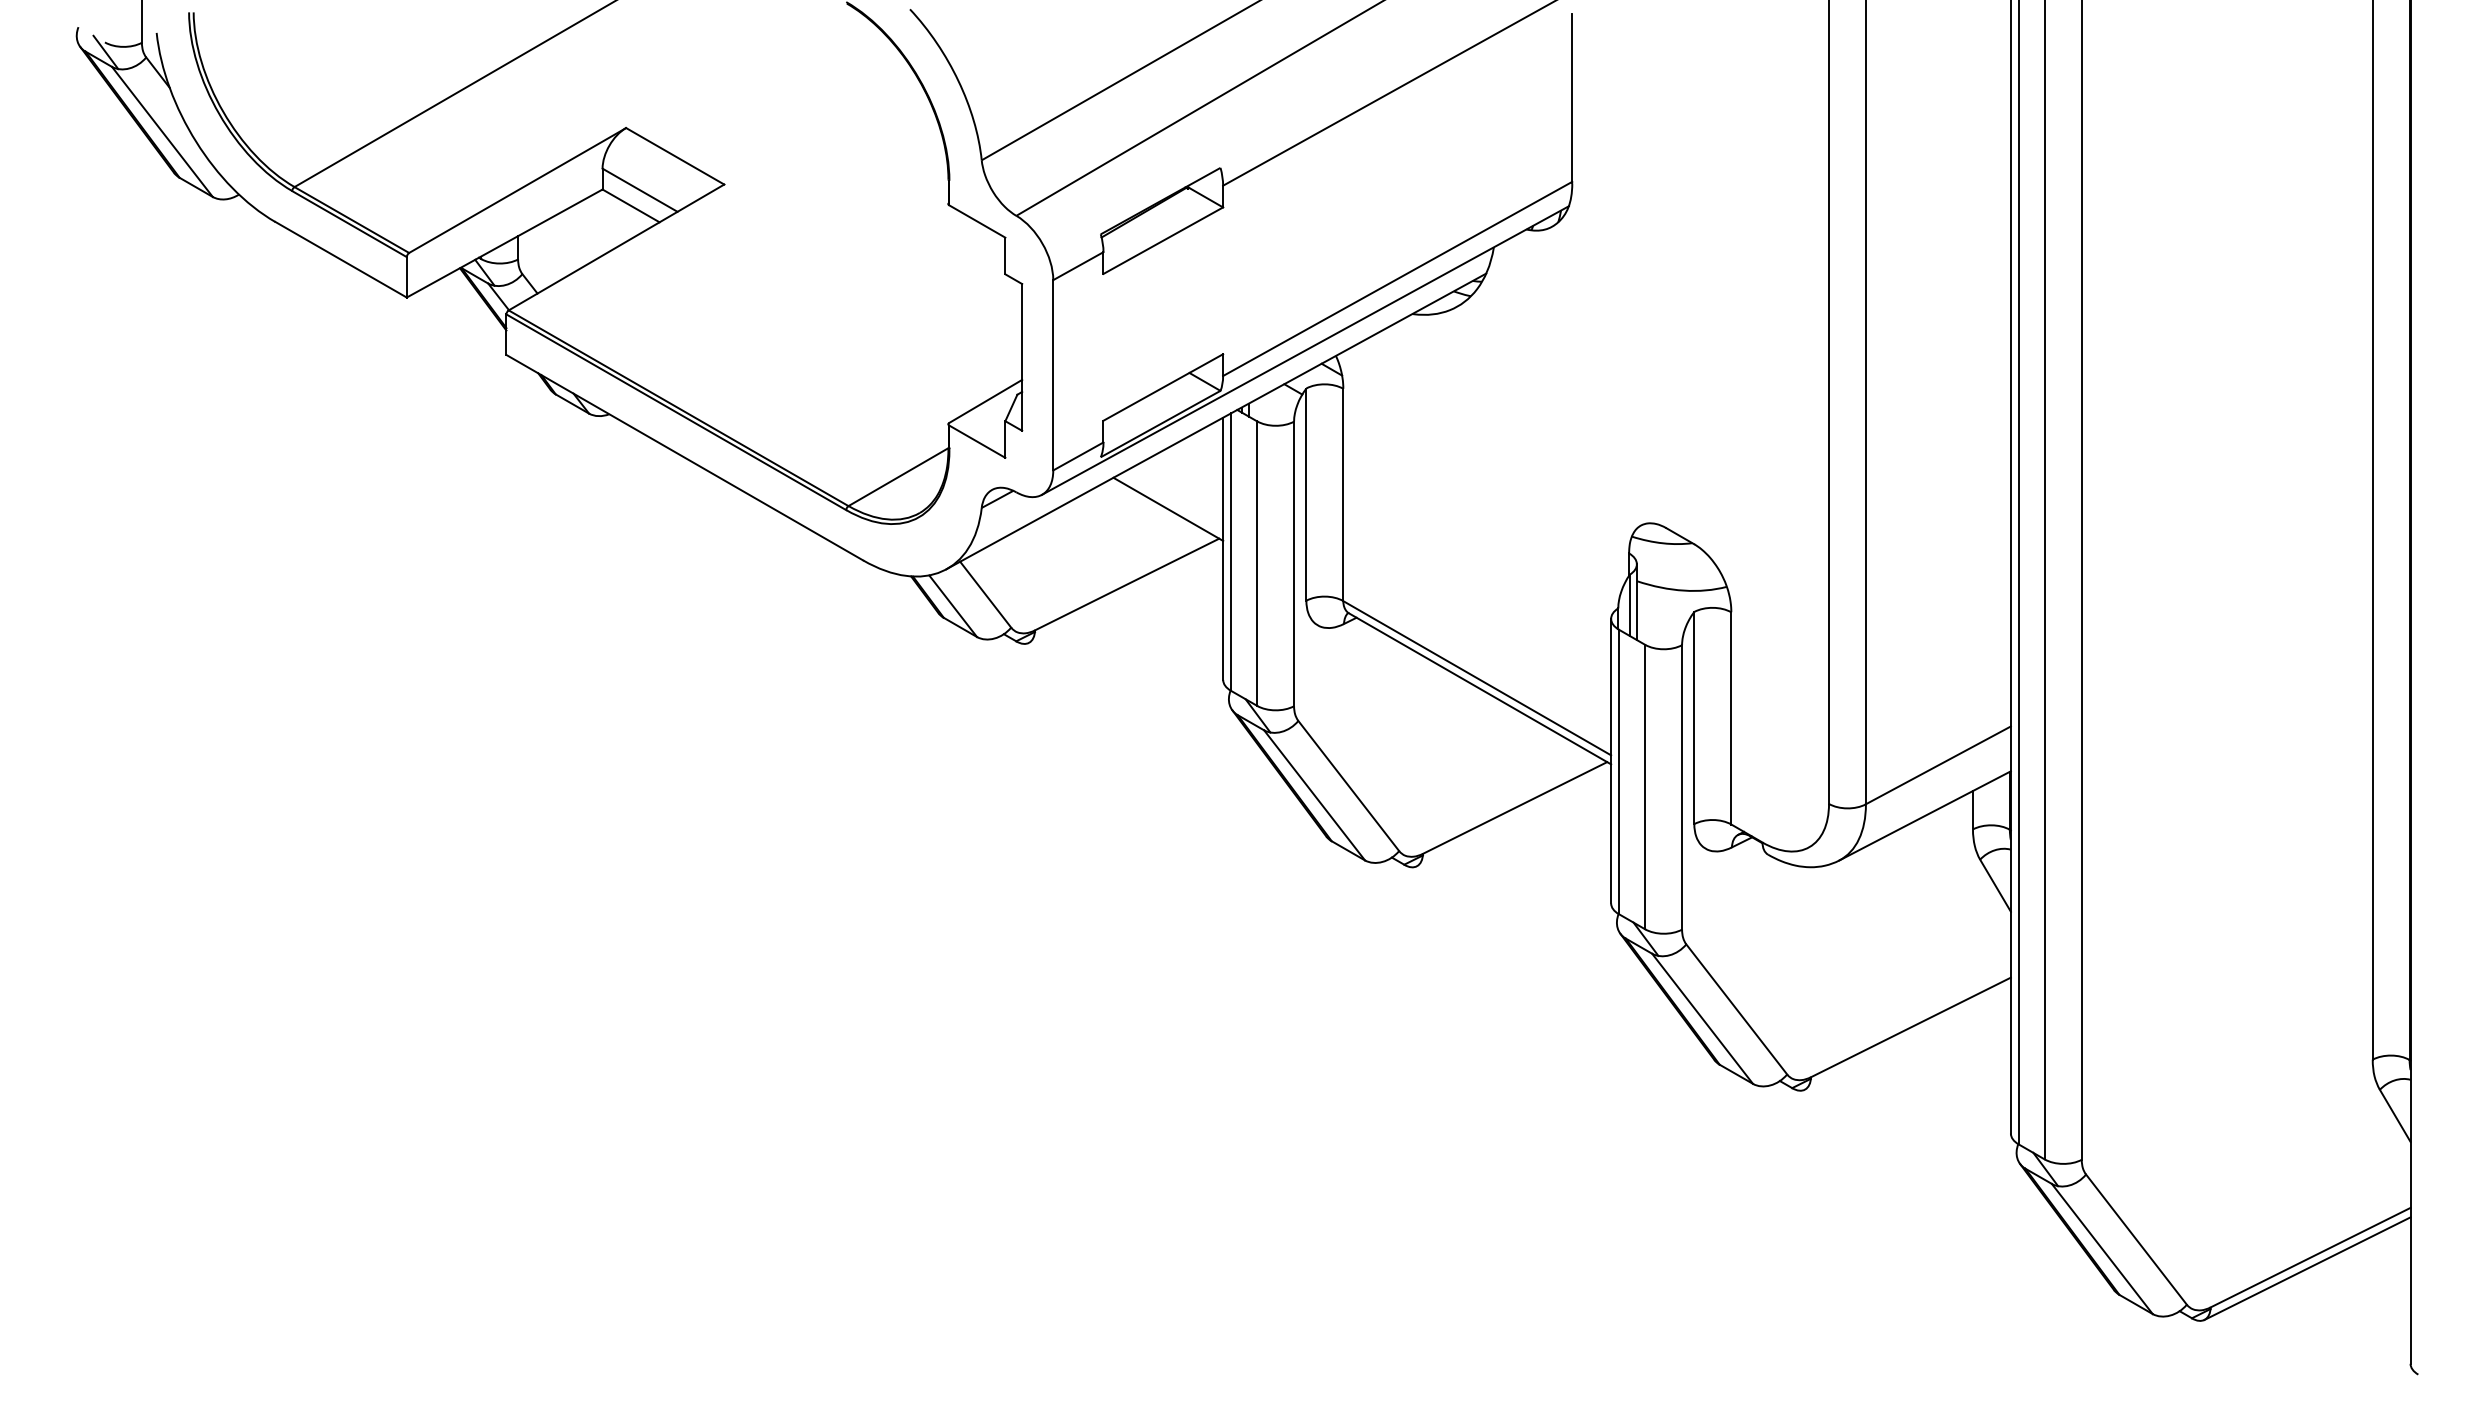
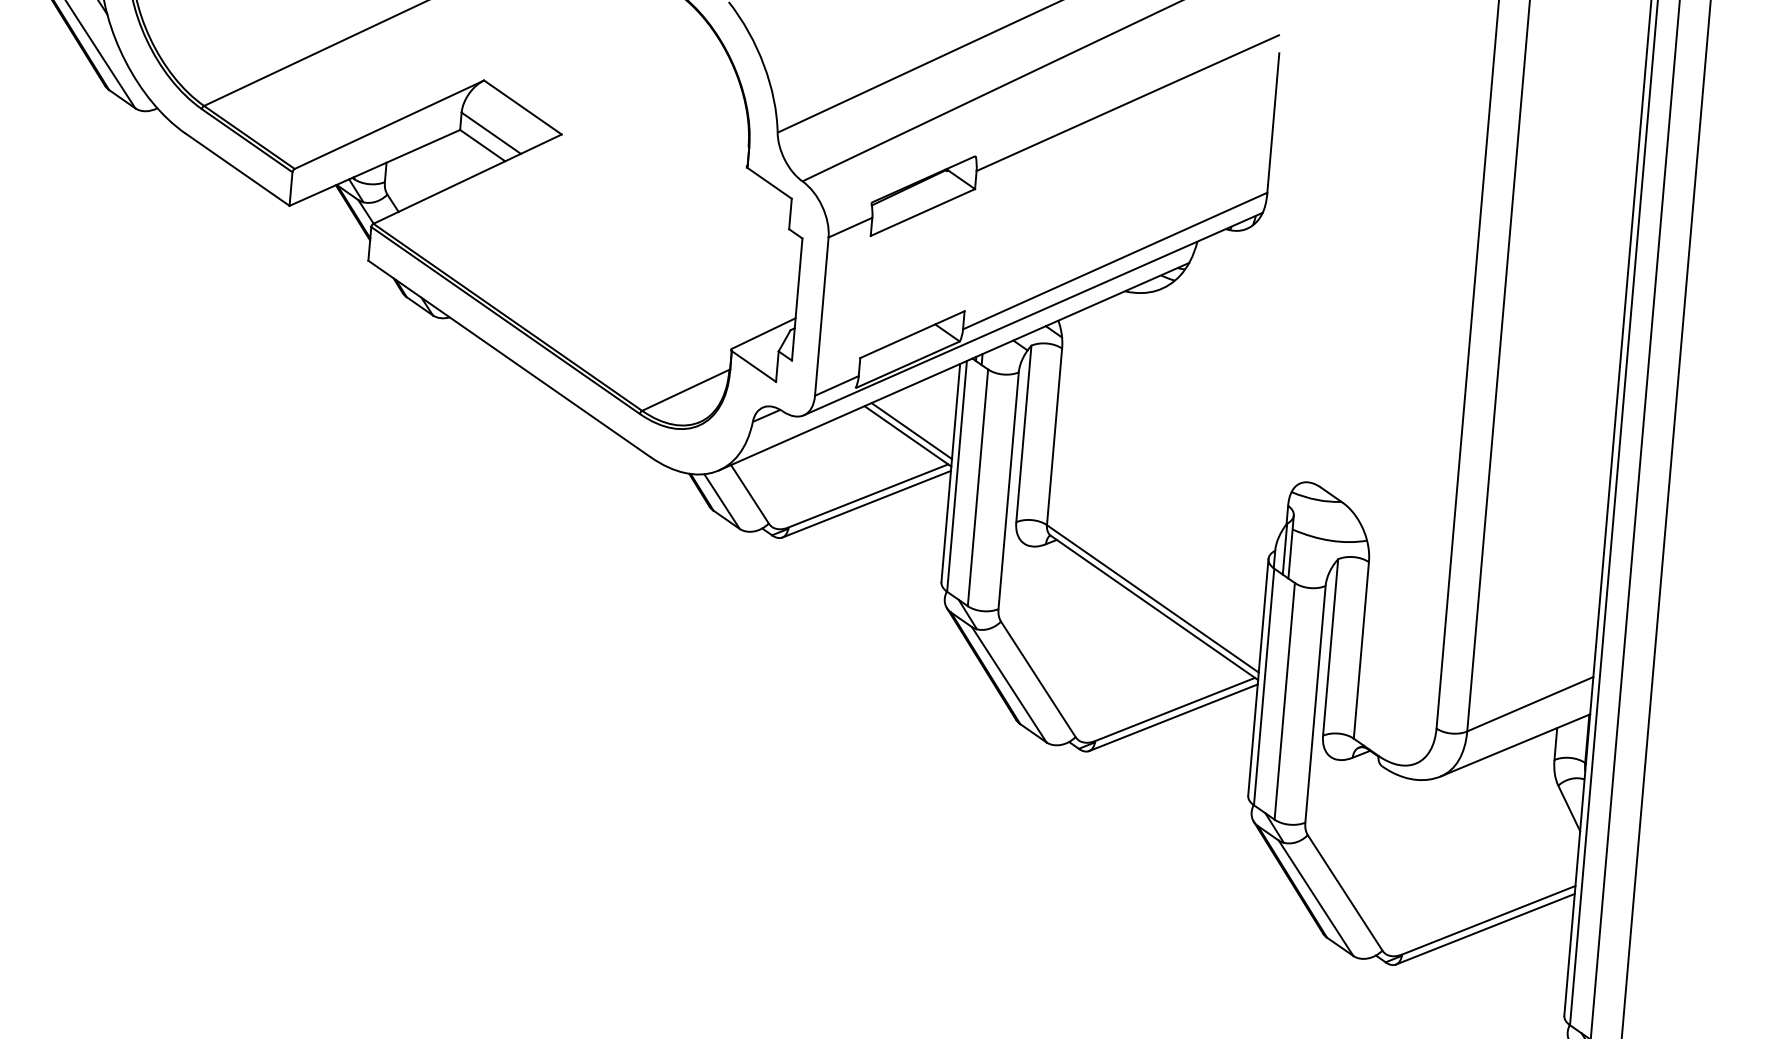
line: (1172, 502) -> (911, 430), added
line: (1125, 594) -> (866, 504), added
line: (1513, 817) -> (1173, 717), added
line: (1907, 1038) -> (1485, 929), added

